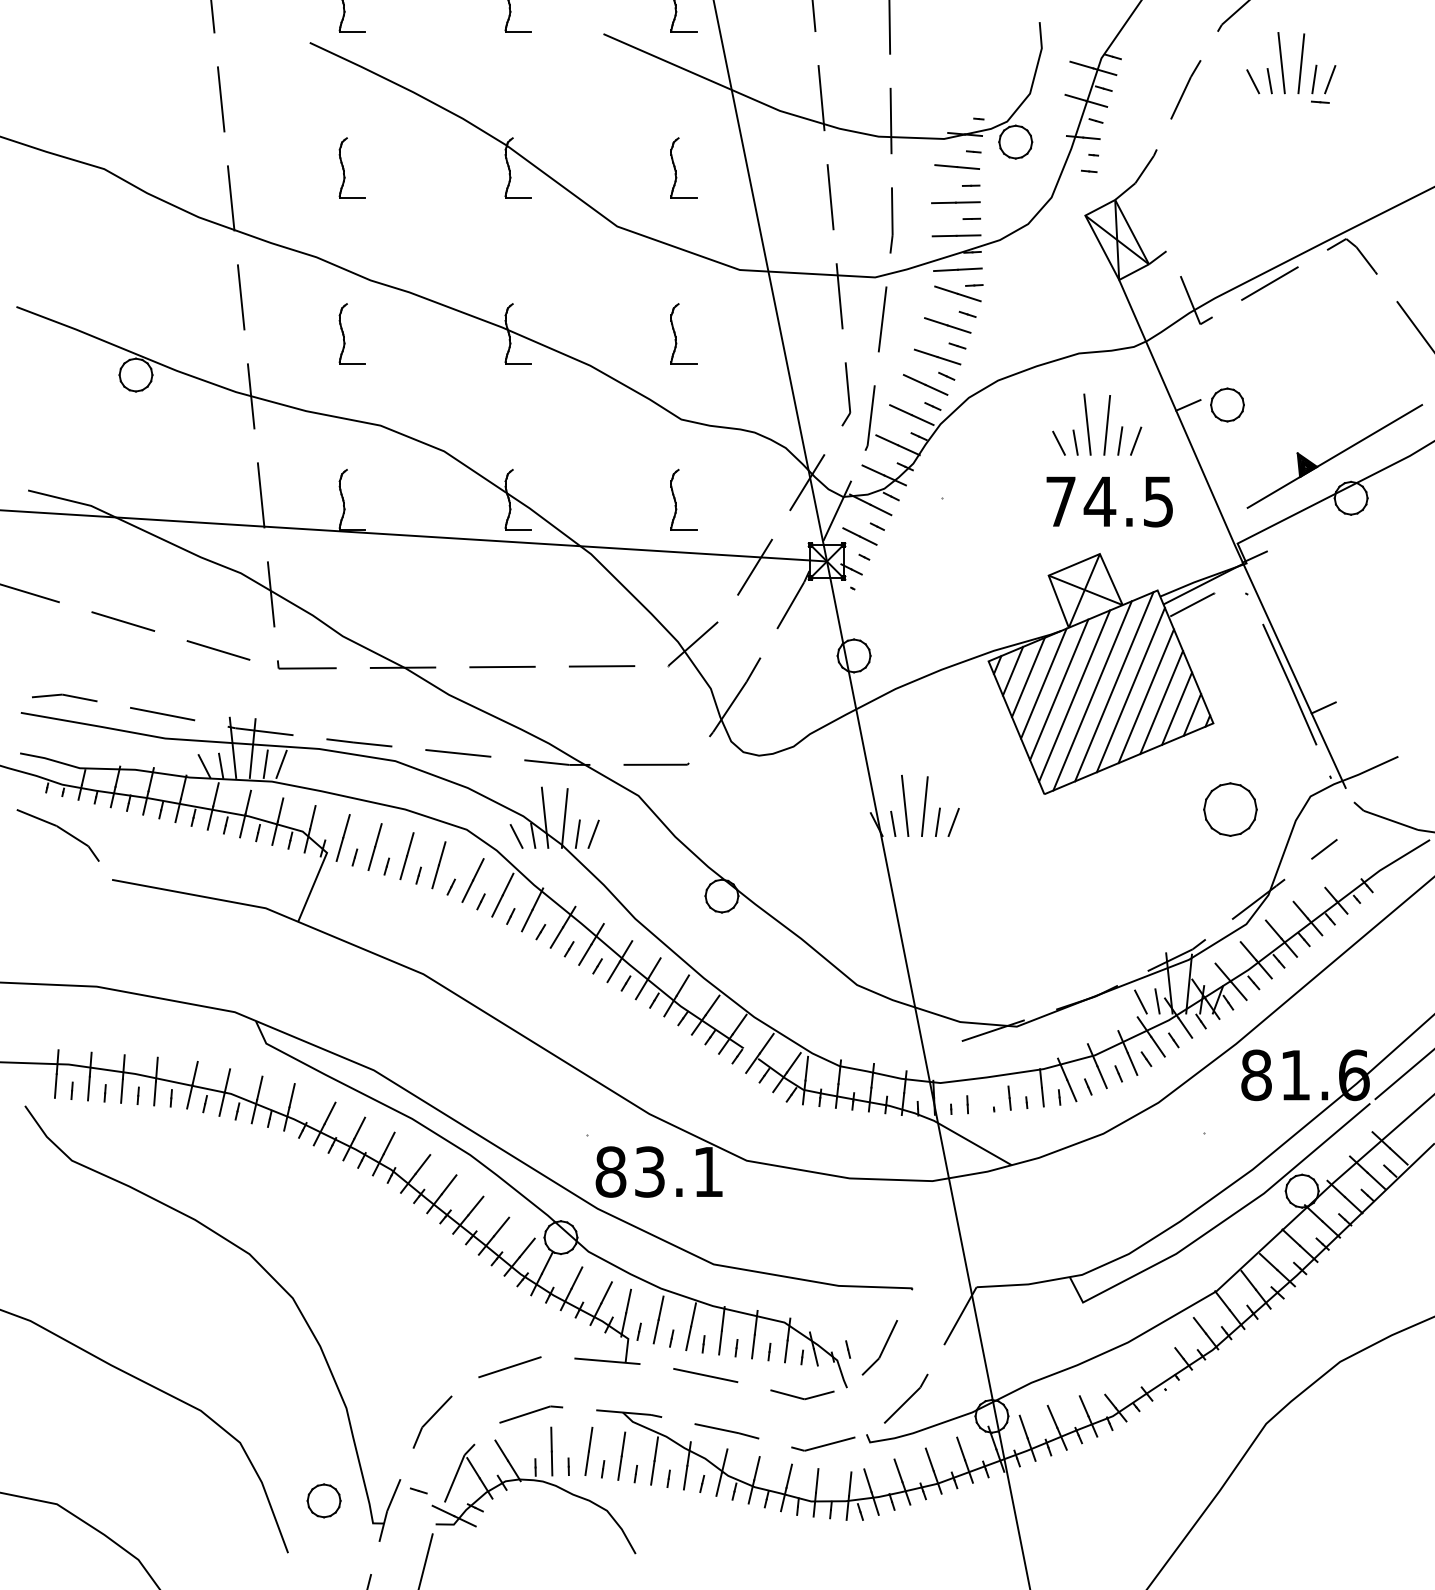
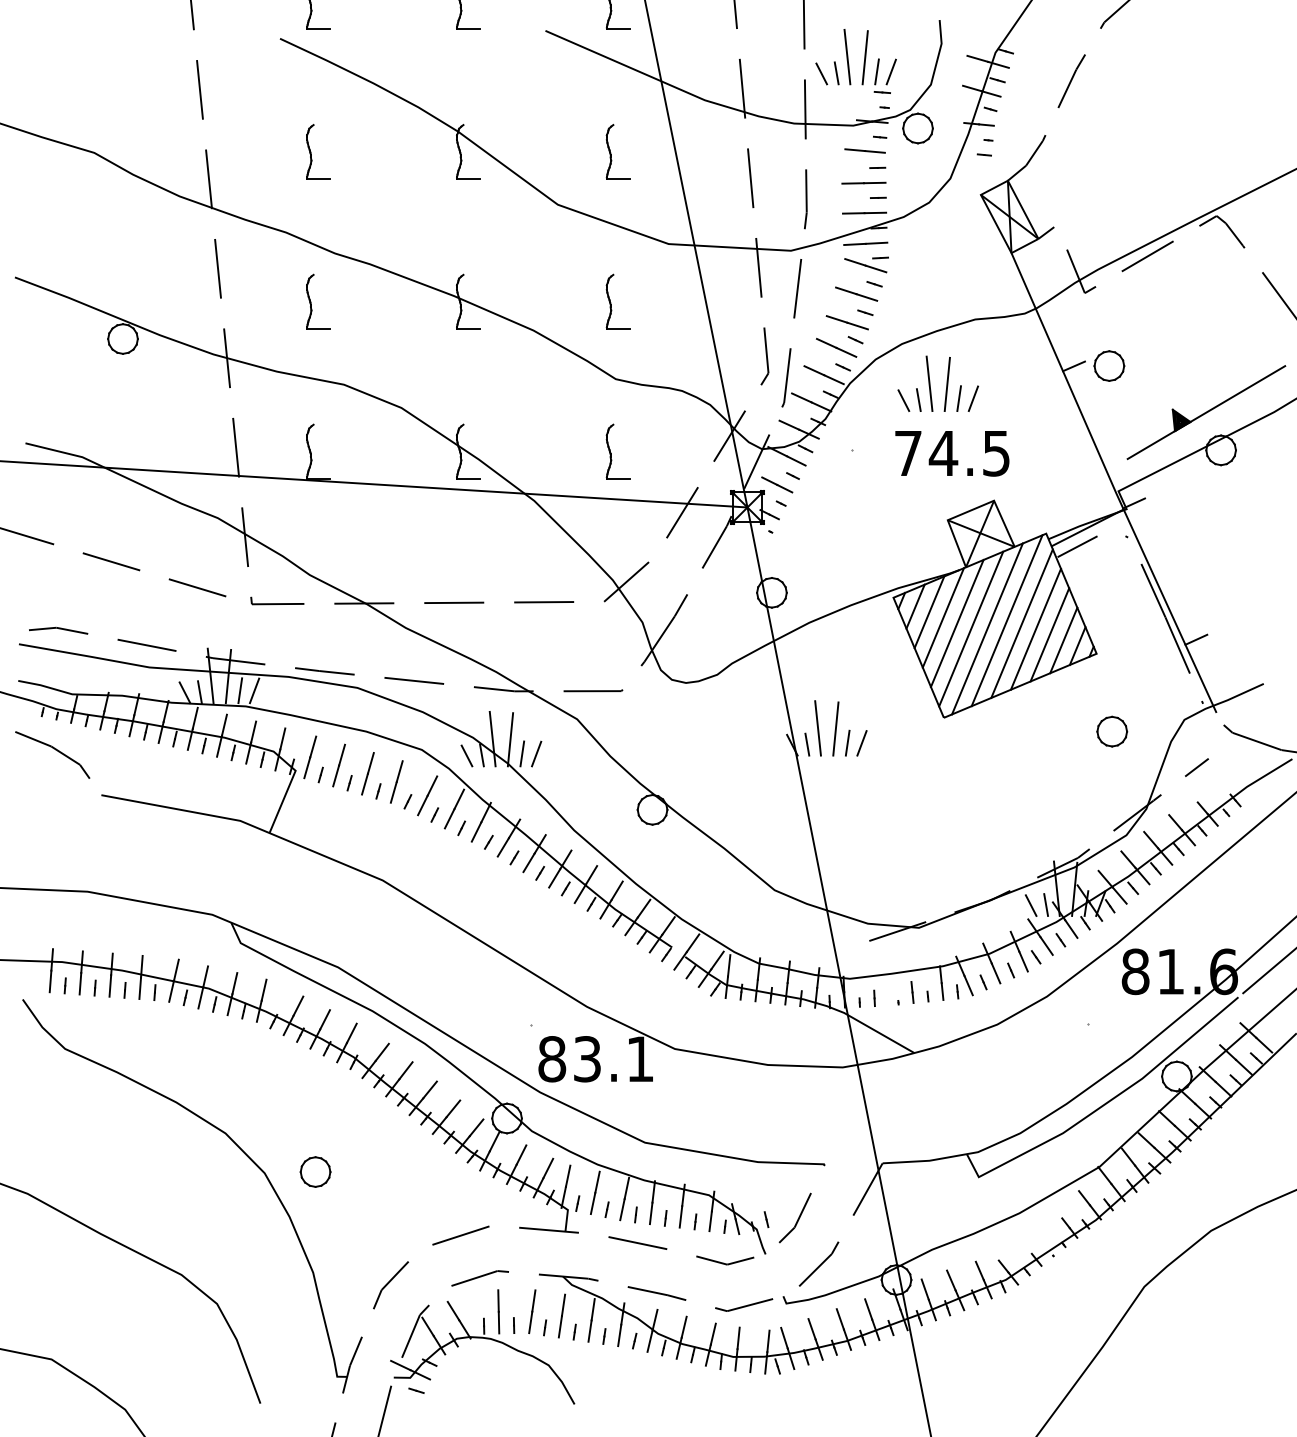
part: (1283, 68) -> (849, 61), moved
part: (1088, 424) -> (930, 383), moved
text: (1109, 501) -> (952, 453), moved
part: (1230, 809) -> (1112, 731), size x0.62
line: (418, 1490) -> (416, 1390), moved
part: (323, 1500) -> (315, 1171), moved

